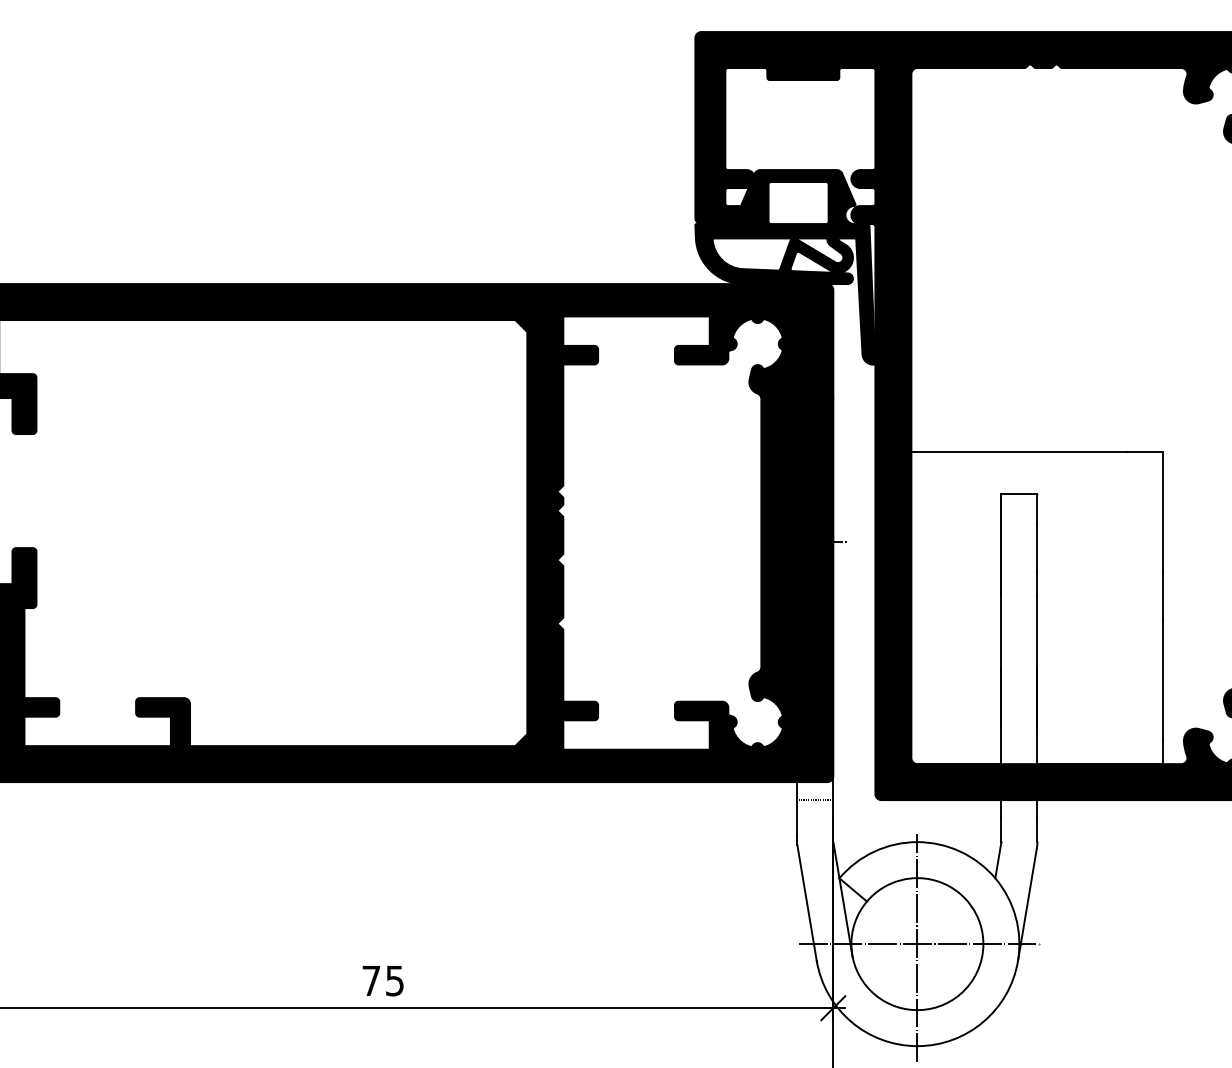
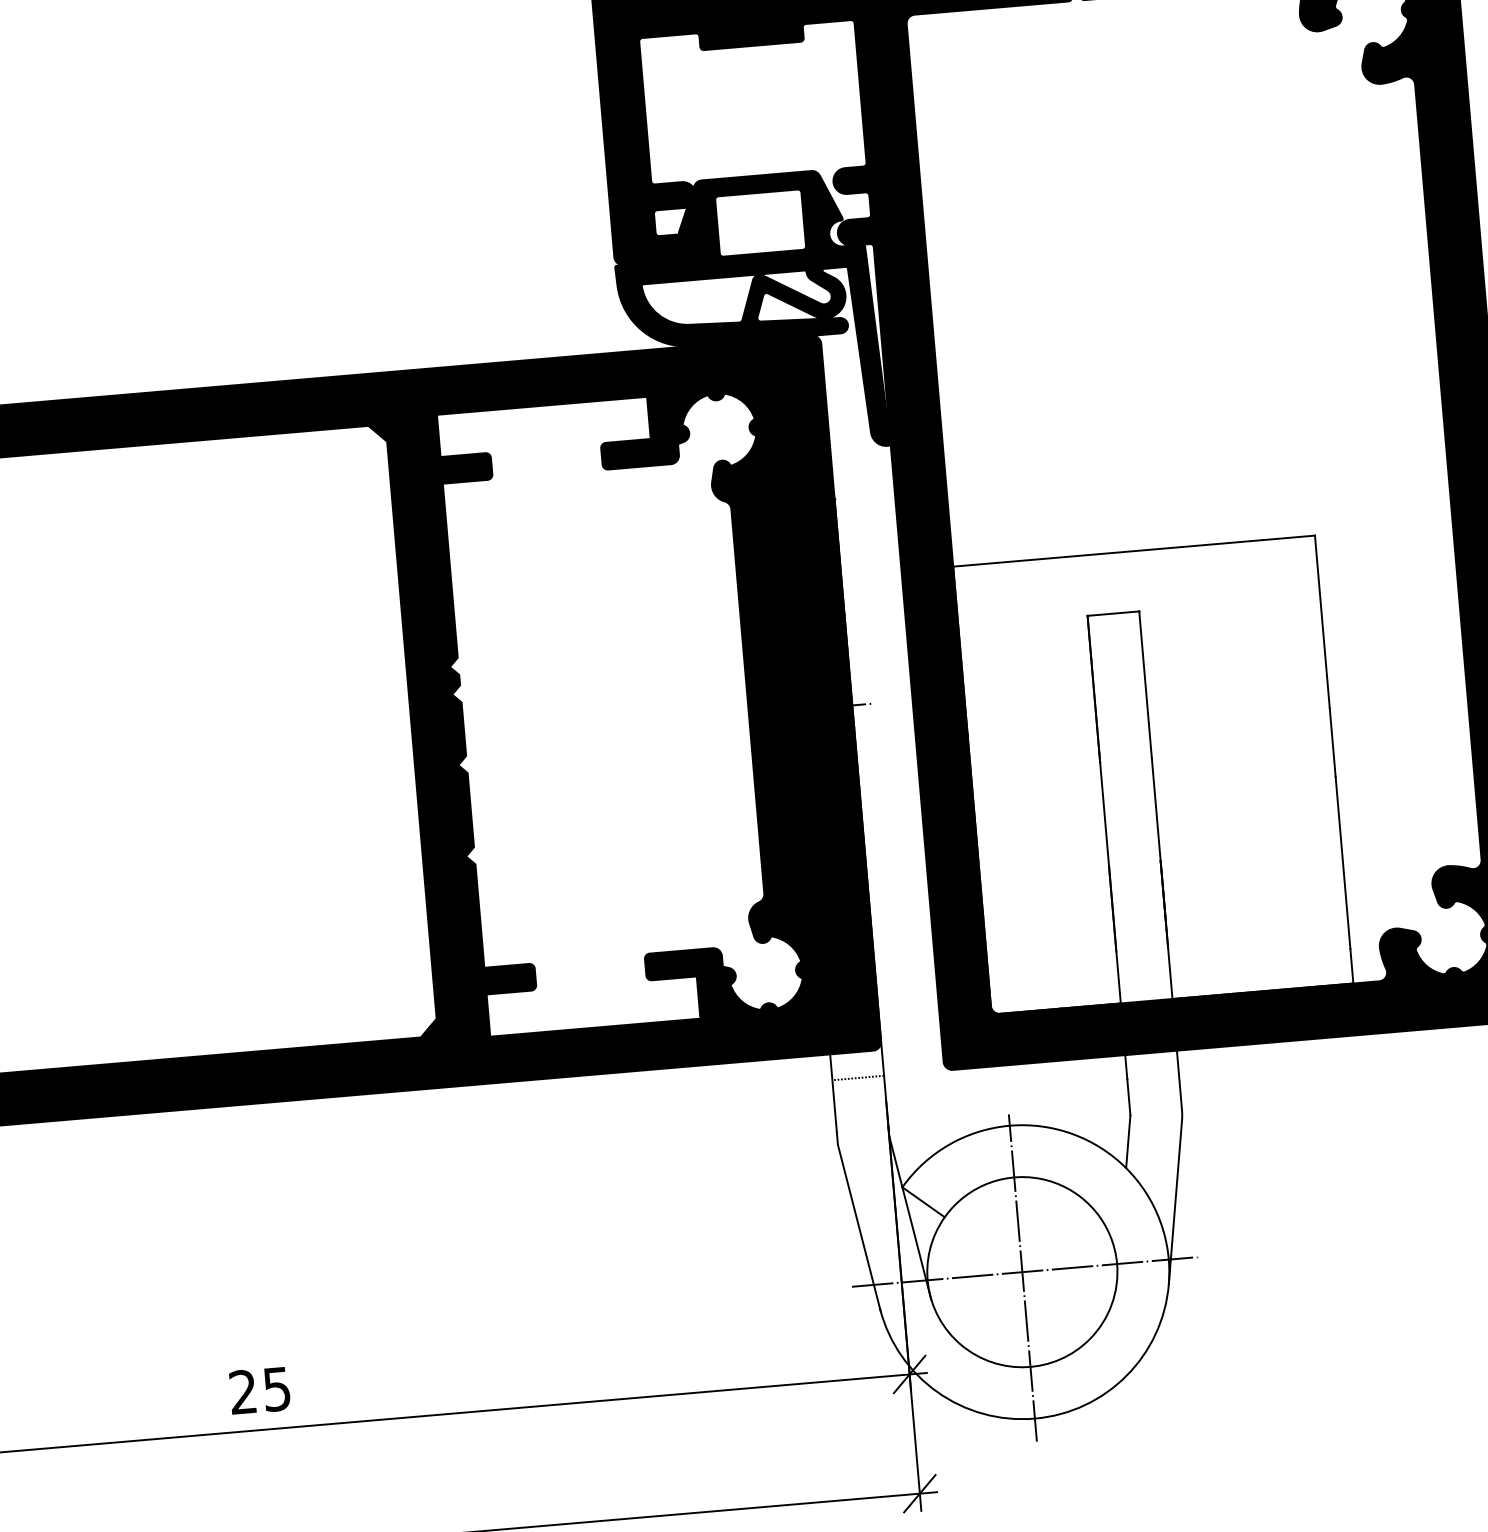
text: (371, 980) -> (243, 1391), 75 -> 25

